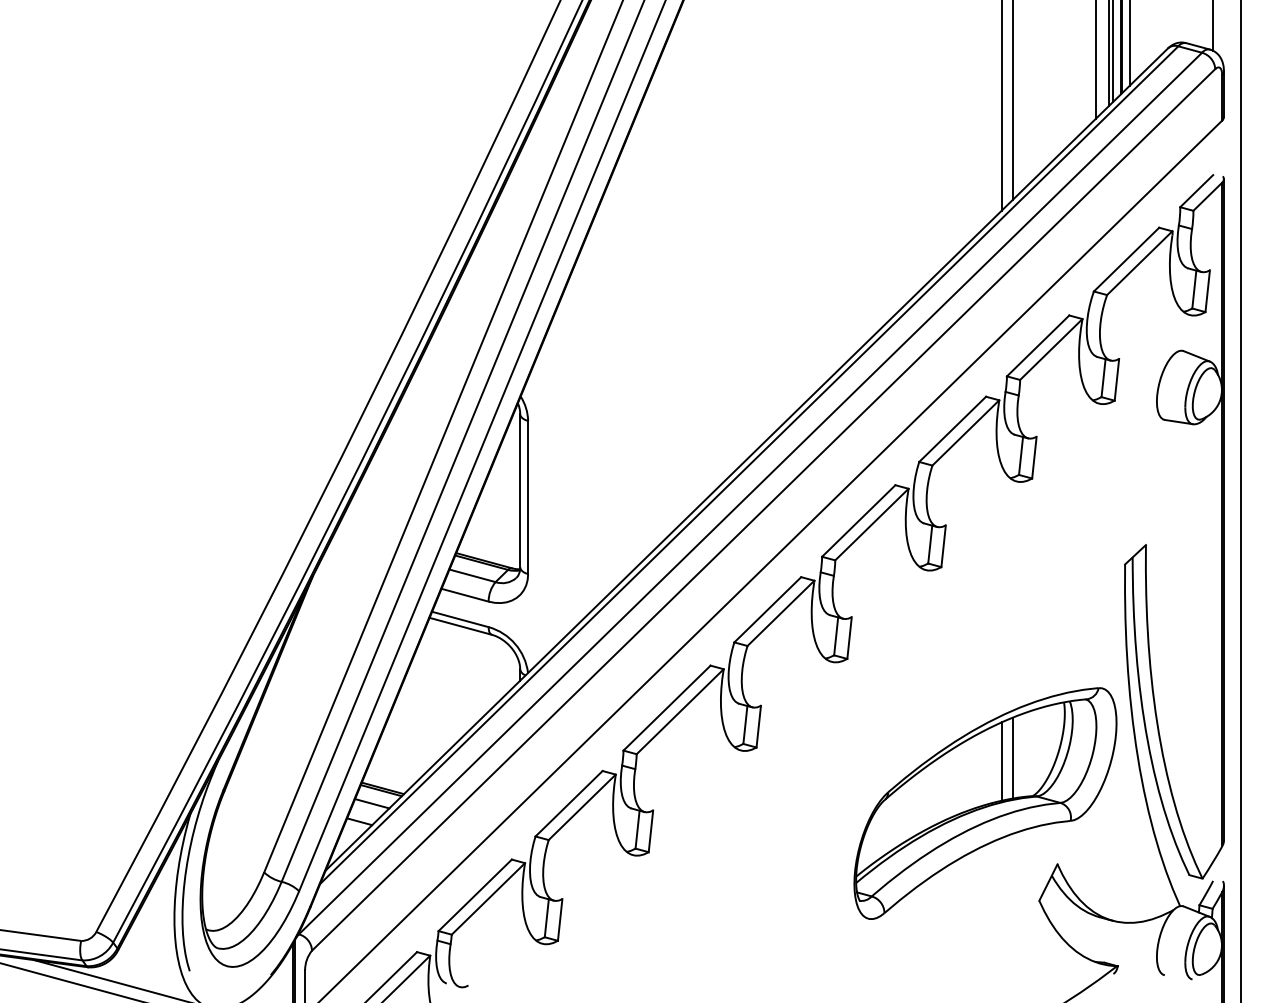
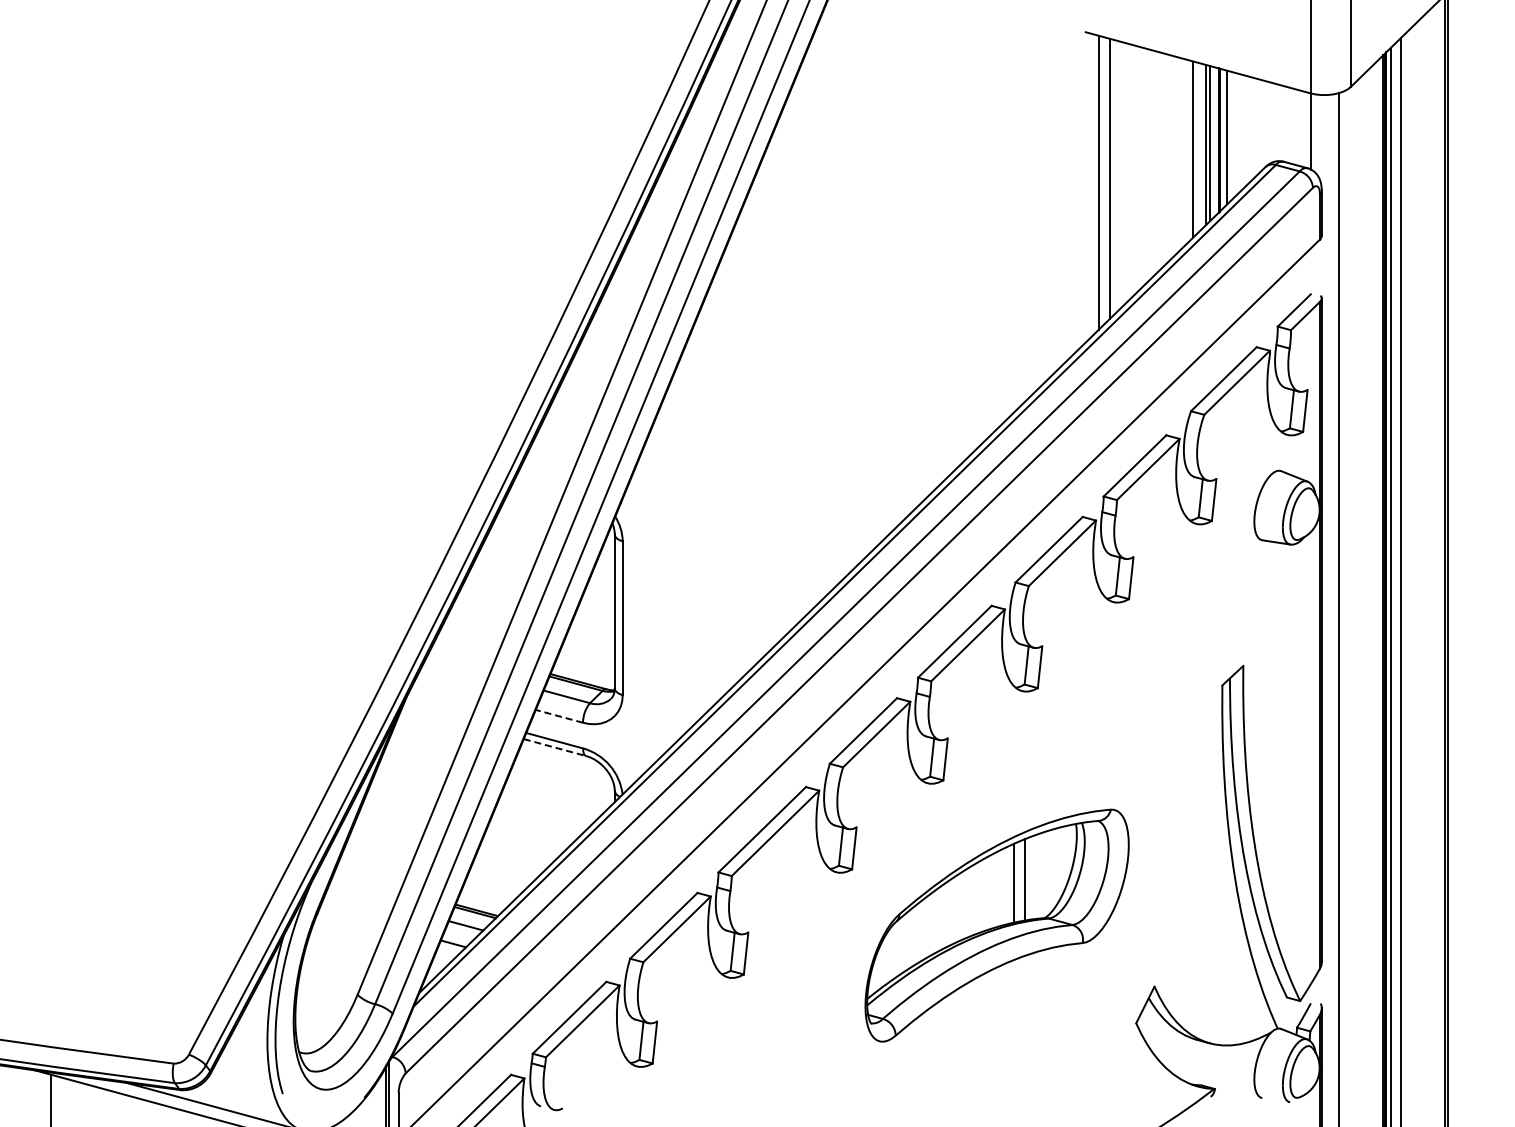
line: (465, 595) -> (559, 716), solid -> dashed
line: (461, 626) -> (555, 747), solid -> dashed
part: (984, 803) -> (996, 925), moved

